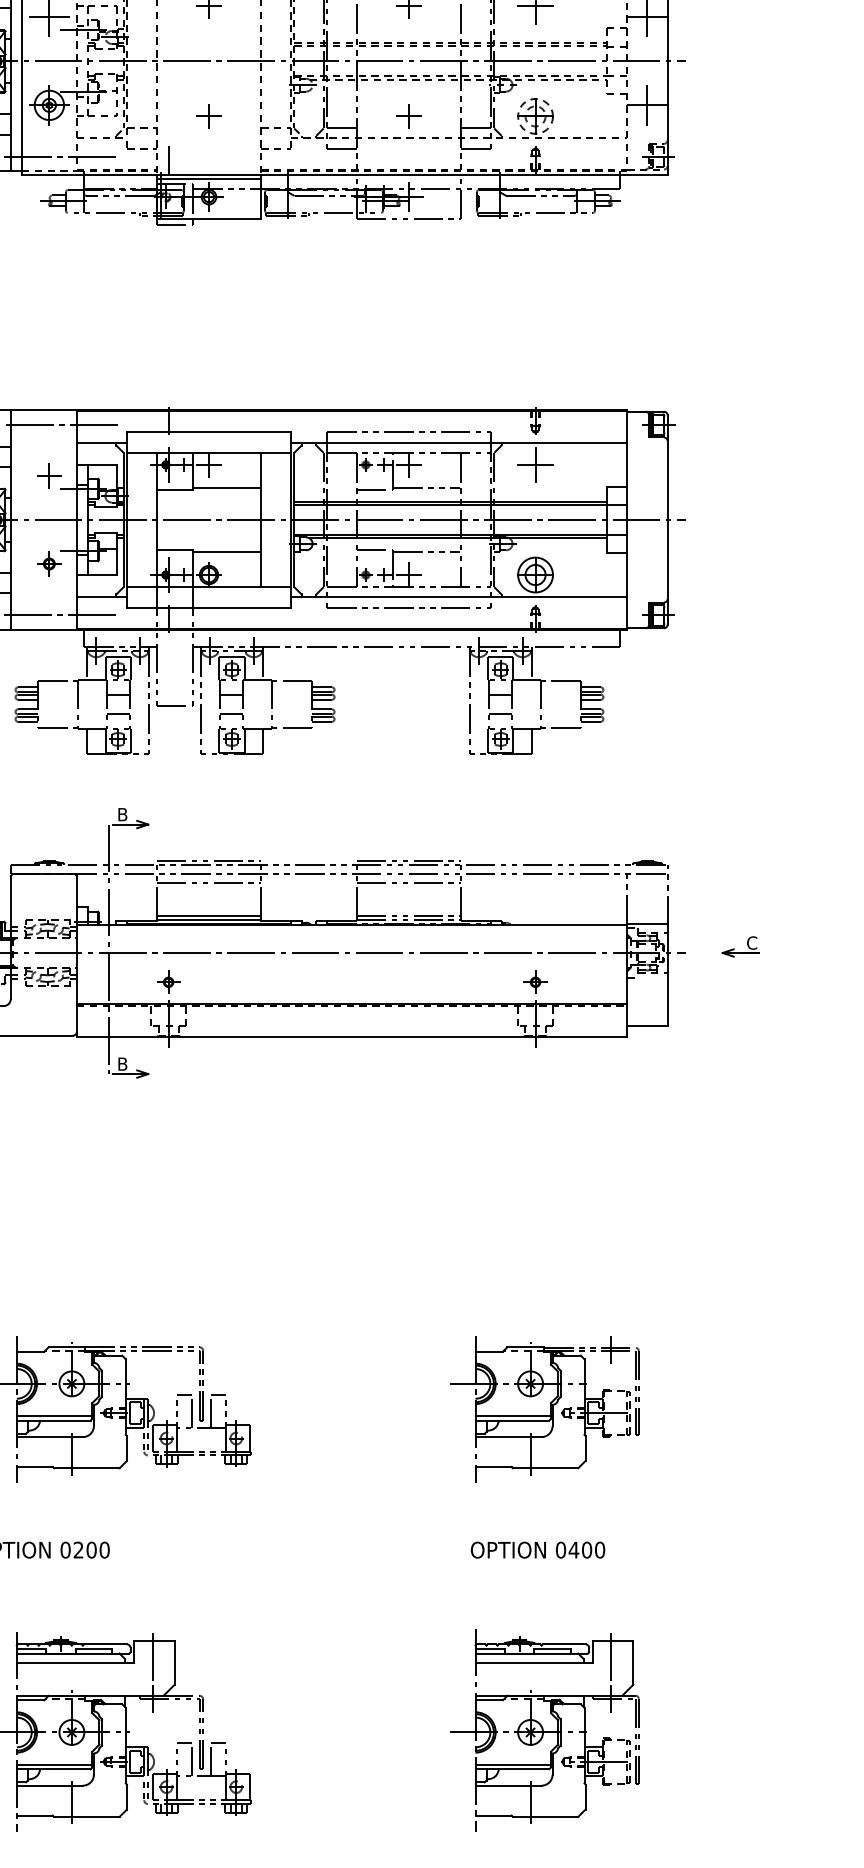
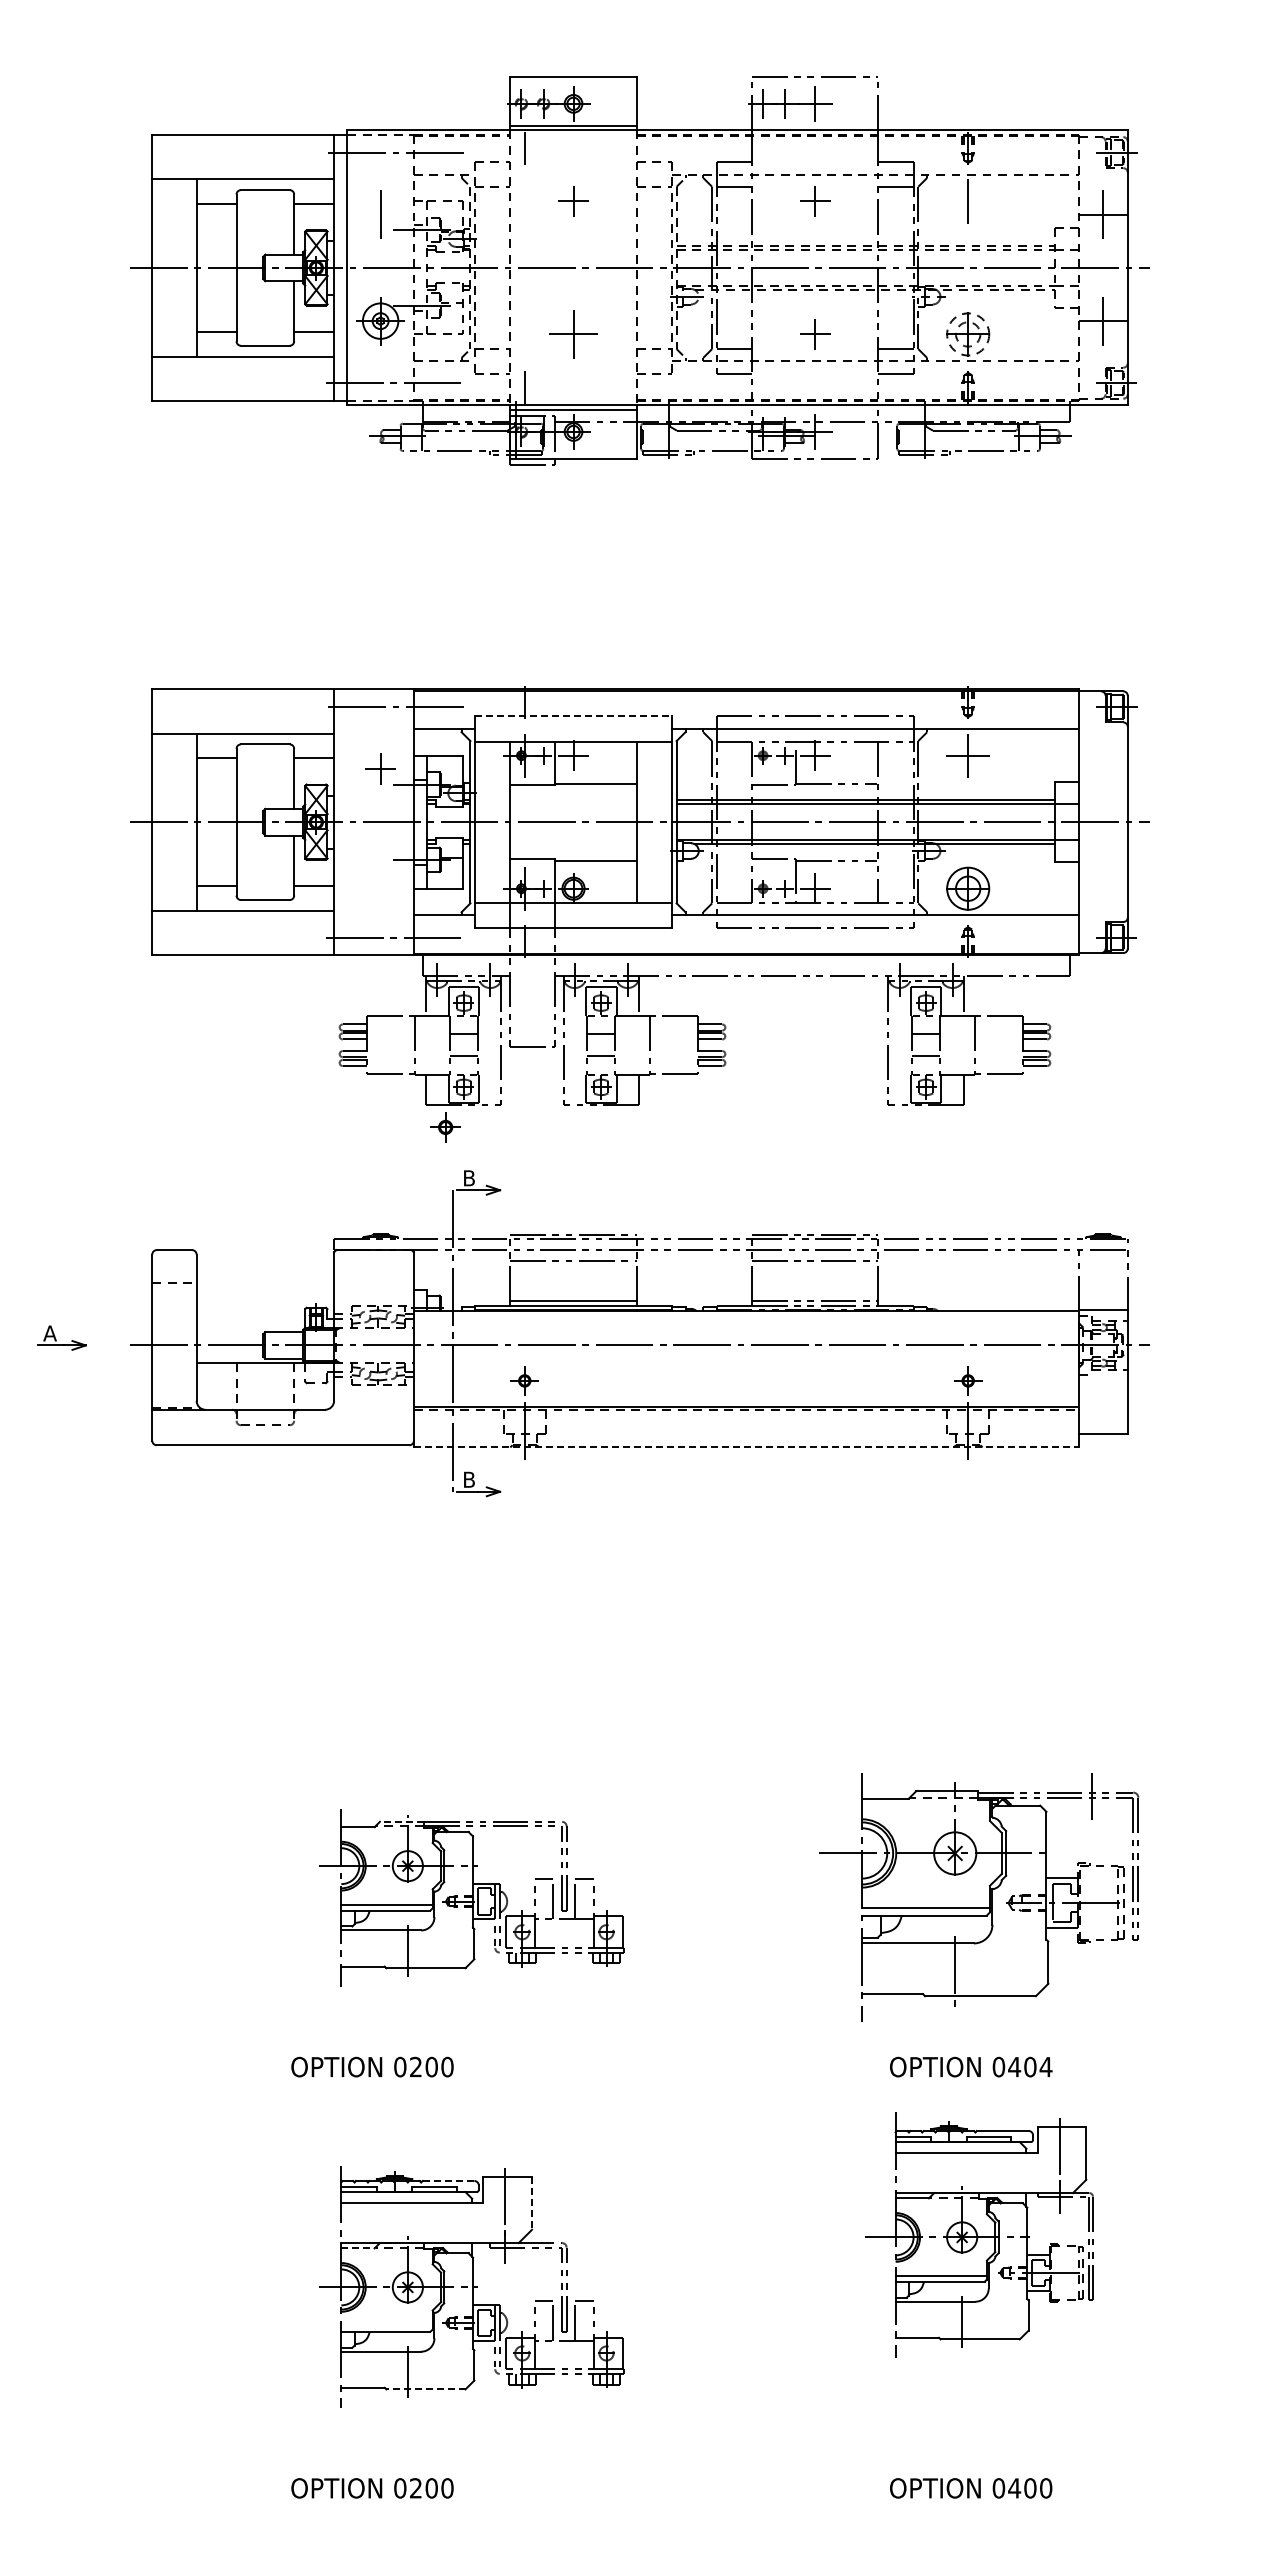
line: (535, 6) -> (968, 201), removed
line: (49, 17) -> (380, 214), removed
part: (208, 116) -> (573, 334), size x1.6
line: (208, 432) -> (573, 716), solid -> dashed
part: (49, 564) -> (445, 1127), moved
part: (741, 952) -> (1216, 1344), removed
line: (352, 1037) -> (746, 1447), solid -> dashed
line: (66, 1346) -> (401, 1821), solid -> dashed
part: (544, 1409) -> (979, 1897), size x1.4
text: (599, 1549) -> (1045, 2066), 0400 -> 0404
line: (105, 1644) -> (448, 2181), solid -> dashed
line: (175, 1663) -> (532, 2203), solid -> dashed
line: (30, 1700) -> (357, 2248), solid -> dashed
part: (544, 1730) -> (979, 2234), moved
line: (54, 1764) -> (386, 2326), removed
line: (86, 1816) -> (425, 2389), solid -> dashed

